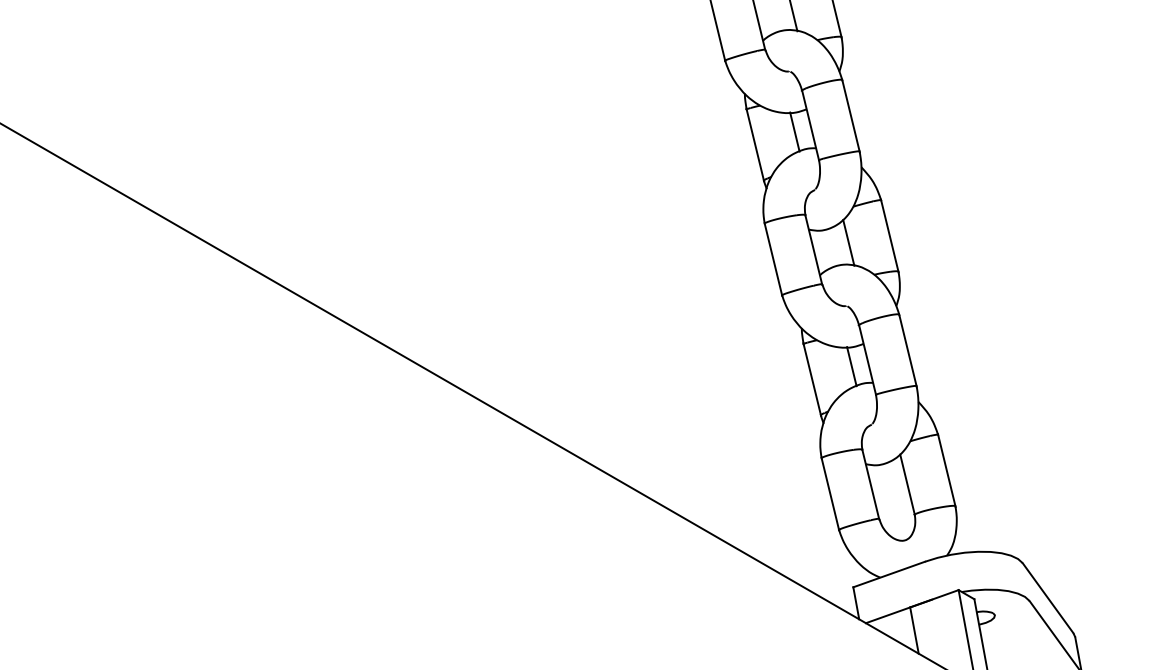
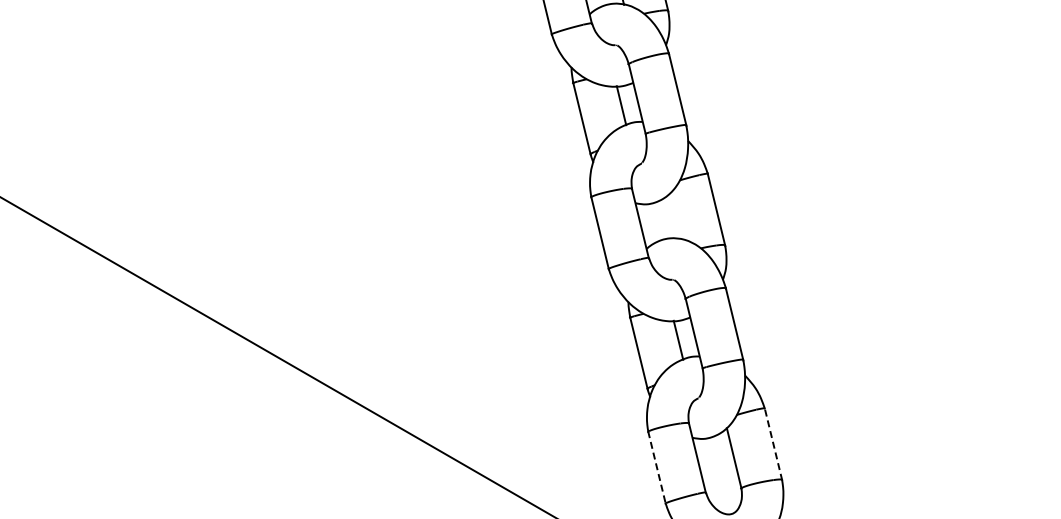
line: (848, 242) -> (675, 216), removed
line: (946, 470) -> (773, 444), solid -> dashed
line: (830, 494) -> (657, 468), solid -> dashed

